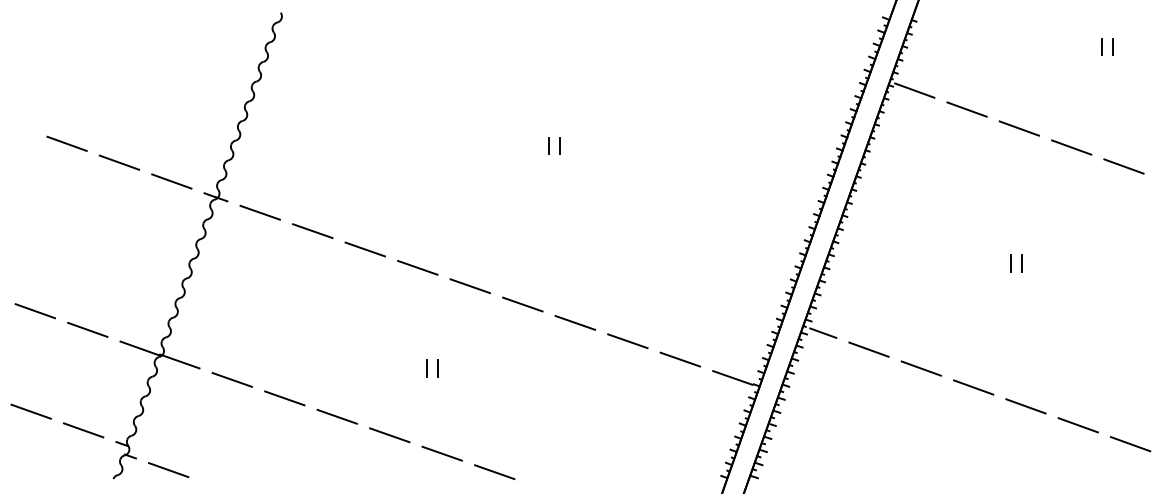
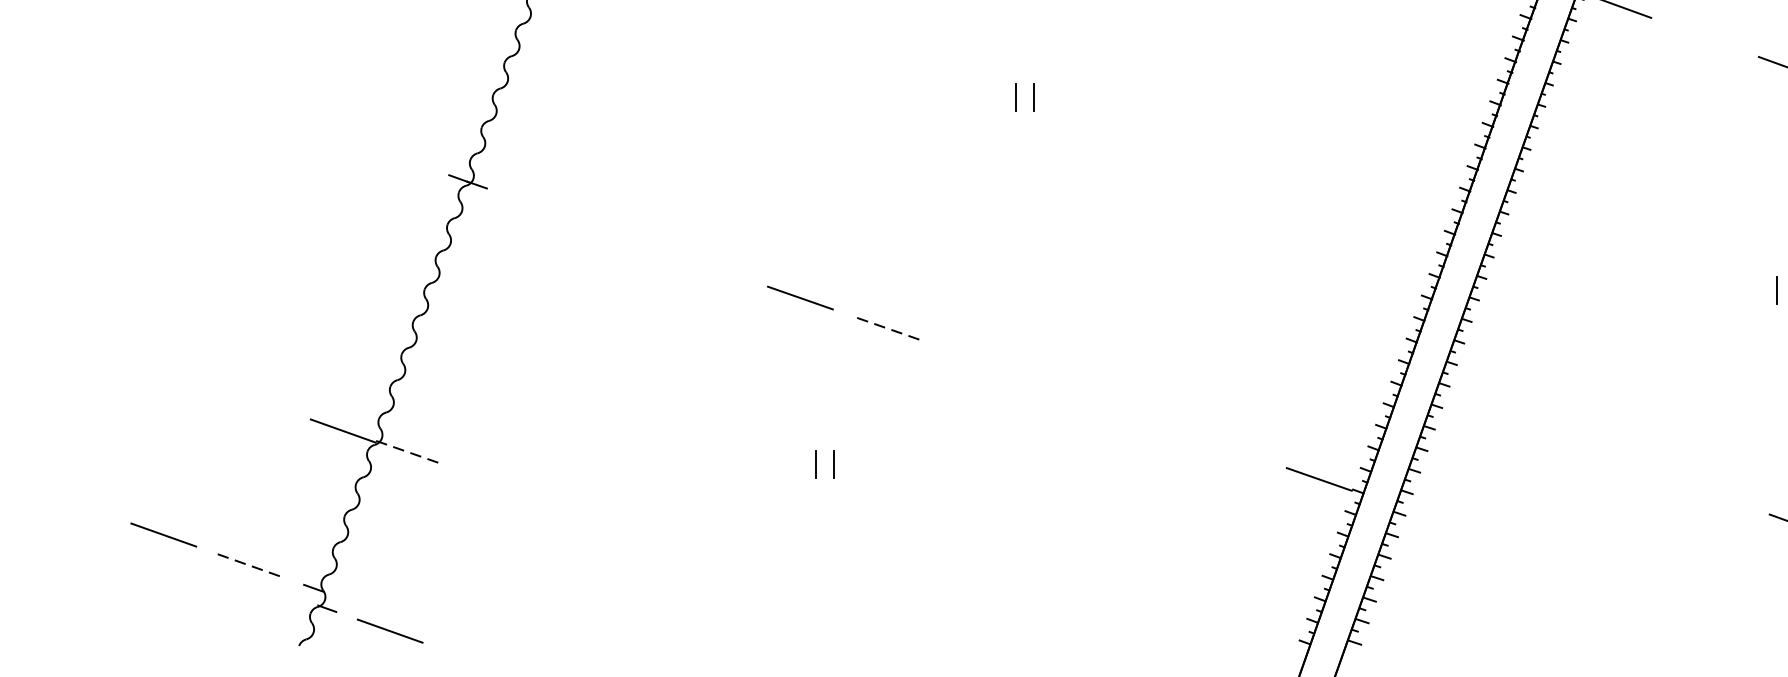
line: (966, 109) -> (1704, 37), removed
line: (66, 143) -> (221, 93), removed
line: (119, 162) -> (309, 124), removed
line: (171, 181) -> (394, 155), removed
line: (259, 212) -> (539, 206), removed
line: (312, 231) -> (627, 238), removed
line: (364, 249) -> (712, 267), removed
line: (470, 286) -> (887, 328), solid -> dashed
line: (522, 304) -> (972, 358), removed
line: (35, 311) -> (170, 369), removed
line: (575, 322) -> (1060, 388), removed
line: (87, 329) -> (256, 399), removed
line: (823, 332) -> (1468, 404), removed
line: (627, 341) -> (1145, 419), removed
line: (868, 349) -> (1542, 432), removed
line: (679, 359) -> (1231, 449), removed
line: (179, 361) -> (407, 452), solid -> dashed
line: (920, 368) -> (1628, 463), removed
line: (232, 379) -> (495, 481), removed
line: (973, 387) -> (1715, 495), removed
line: (284, 398) -> (580, 513), removed
line: (336, 416) -> (666, 542), removed
line: (83, 430) -> (249, 565), solid -> dashed
line: (389, 435) -> (753, 574), removed
line: (441, 453) -> (839, 603), removed
line: (494, 472) -> (926, 635), removed

